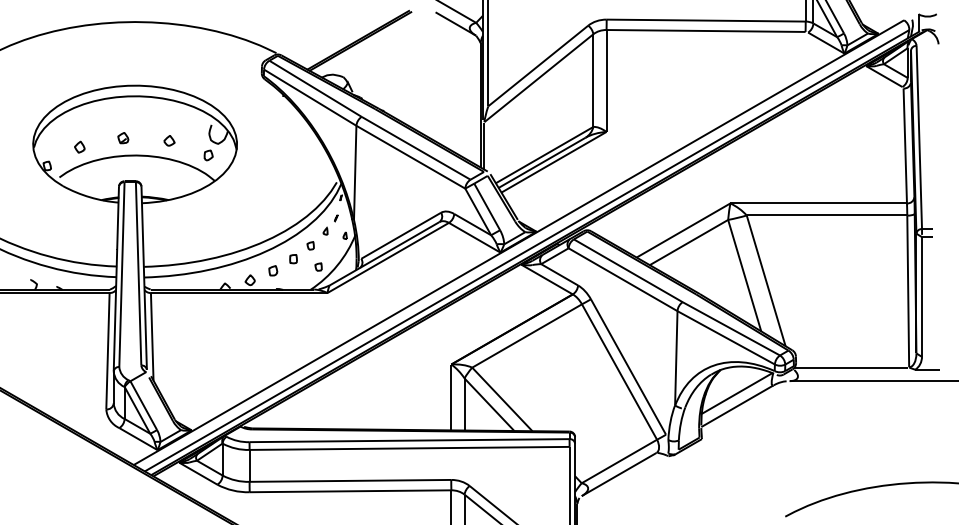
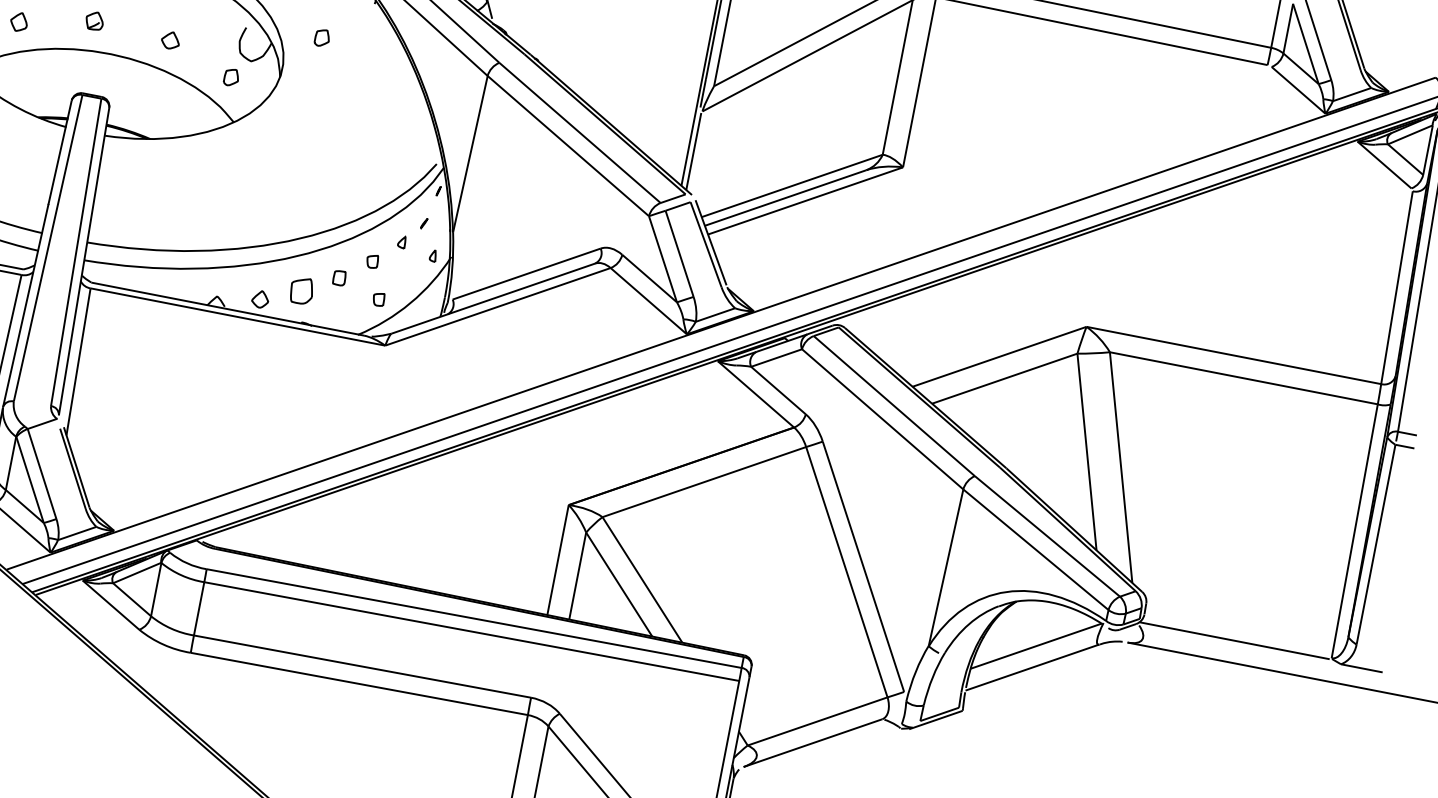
part: (256, 122) -> (322, 38), added
part: (273, 270) -> (302, 290), size x1.6

